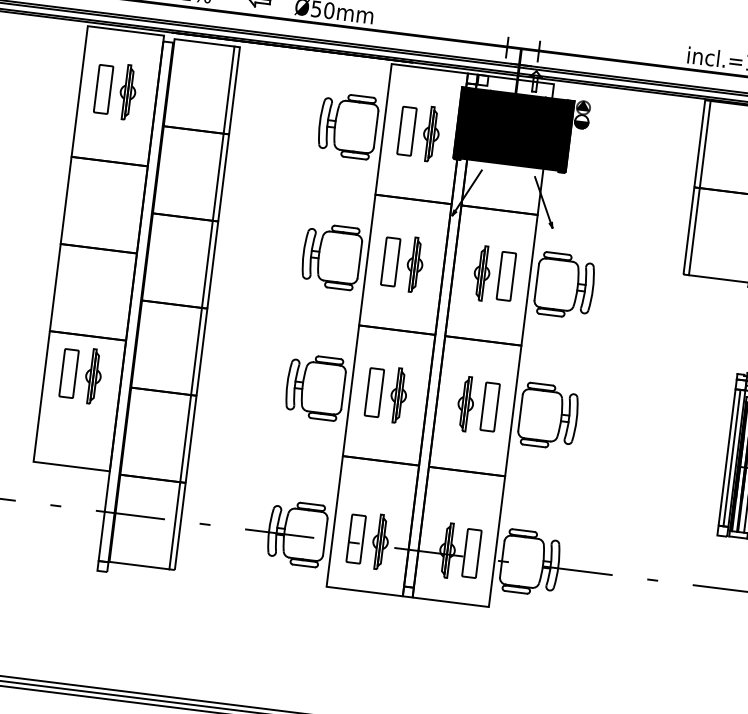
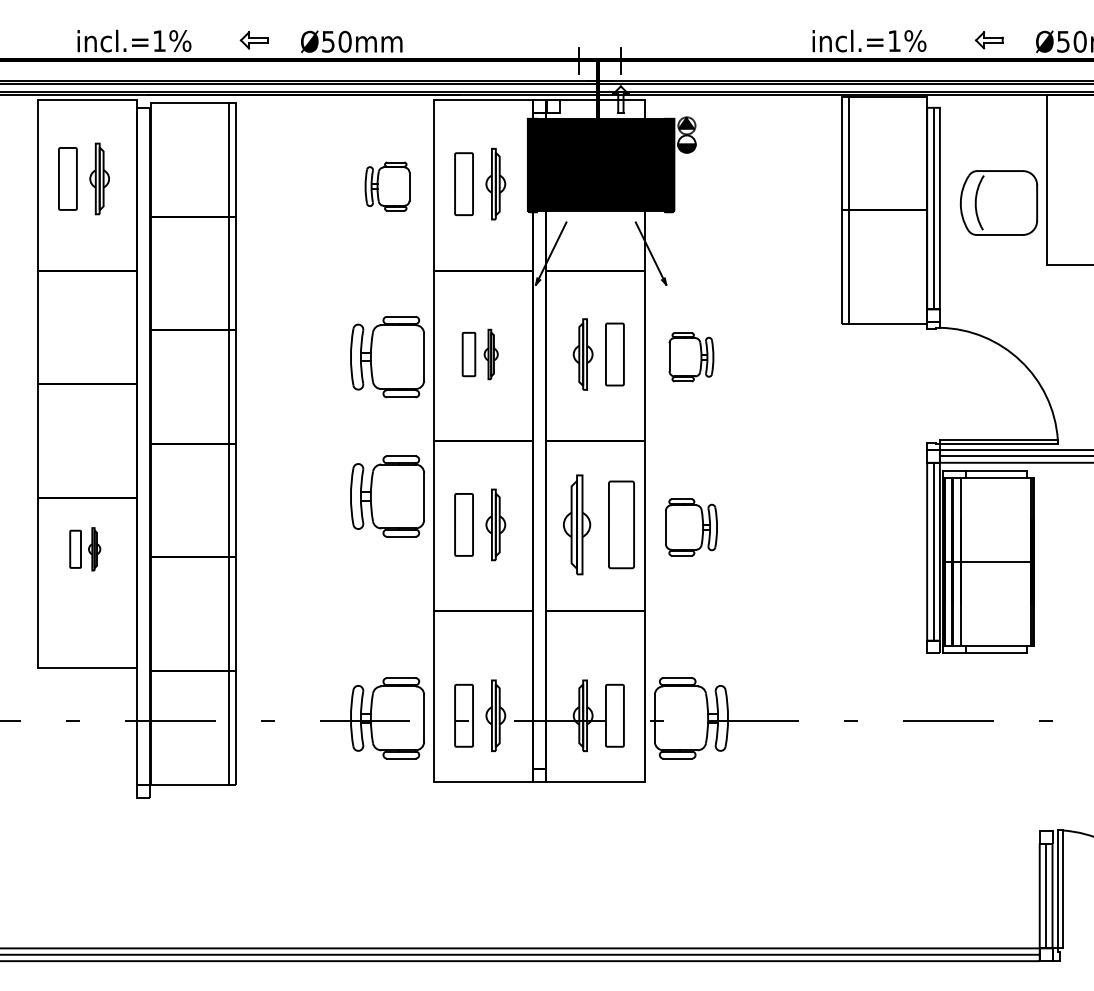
part: (348, 125) -> (387, 186), size x0.6
part: (403, 263) -> (480, 354), size x0.7
part: (564, 285) -> (691, 357), size x0.6
part: (81, 375) -> (85, 549), size x0.6
part: (315, 387) -> (387, 496), moved
part: (477, 405) -> (598, 524), size x1.4
part: (548, 416) -> (691, 527), size x0.7

